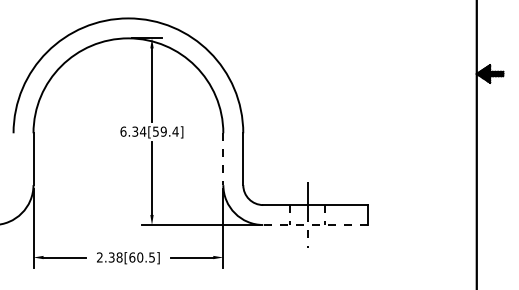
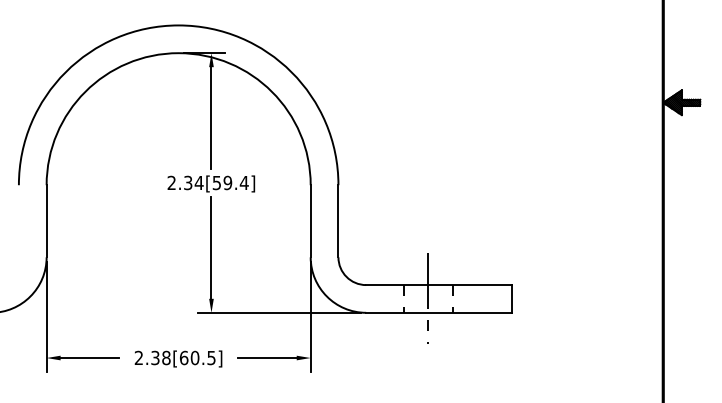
text: (123, 131) -> (171, 182), 6.34[59.4] -> 2.34[59.4]
line: (223, 159) -> (310, 221), dashed -> solid
line: (314, 225) -> (437, 313), dashed -> solid

